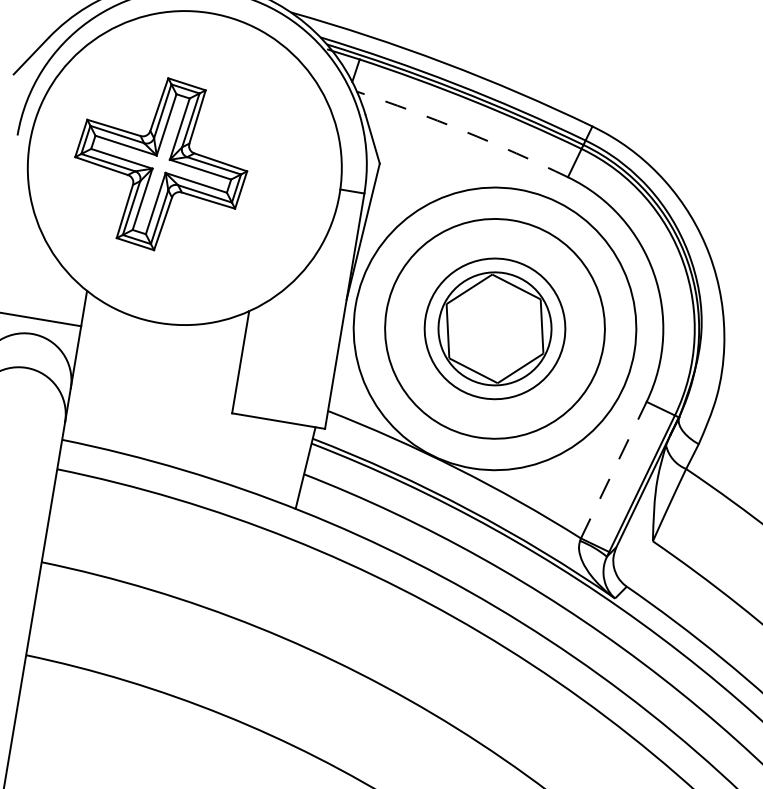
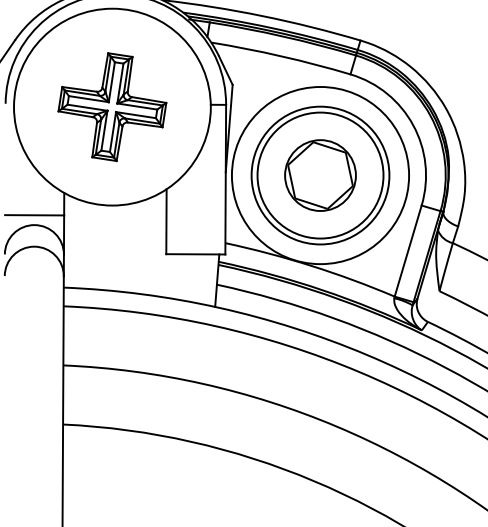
arc: (463, 131) -> (281, 56), dashed -> solid
part: (161, 164) -> (112, 107), moved
circle: (495, 328) -> (320, 175), size x1.43
line: (614, 470) -> (408, 251), dashed -> solid

